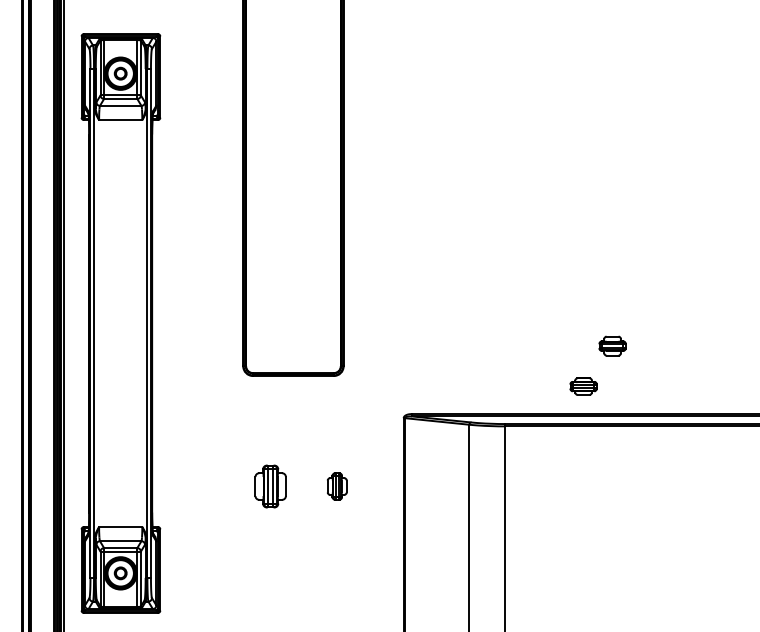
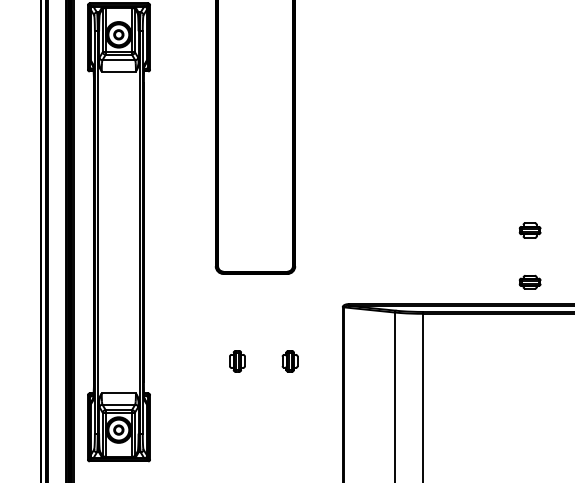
part: (612, 345) -> (530, 230), moved
part: (583, 386) -> (530, 282), moved
part: (270, 486) -> (237, 361), size x0.62

